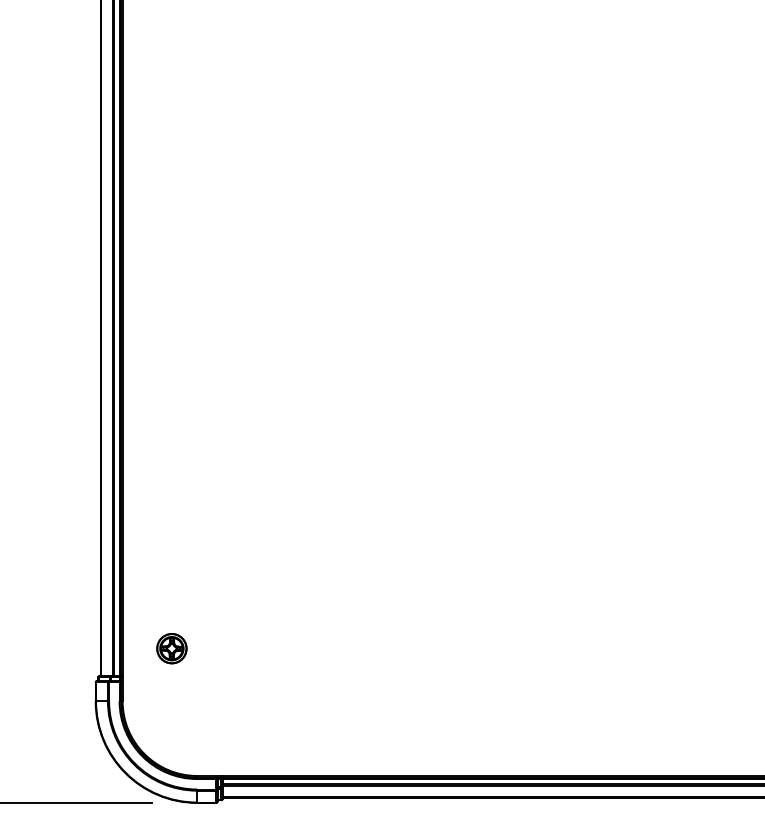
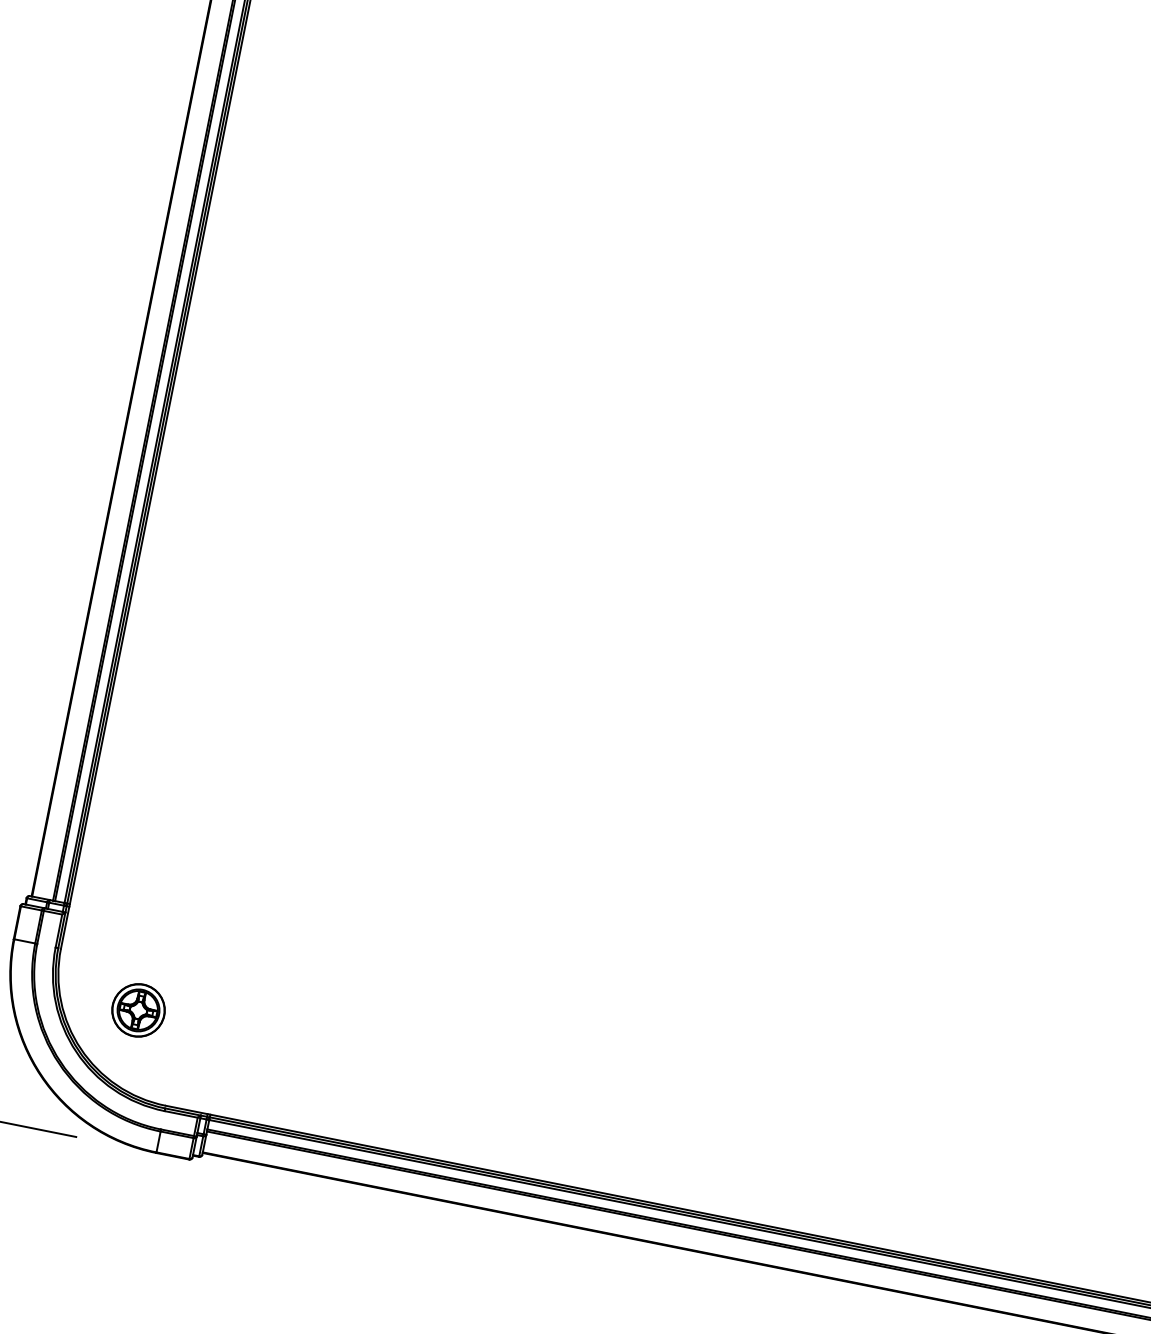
part: (171, 648) -> (137, 1009), moved

